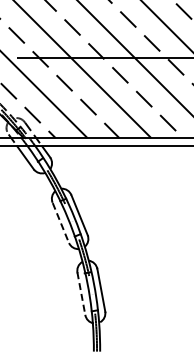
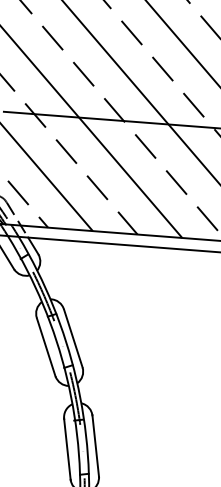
line: (60, 223) -> (45, 348), dashed -> solid
line: (81, 294) -> (67, 449), dashed -> solid

